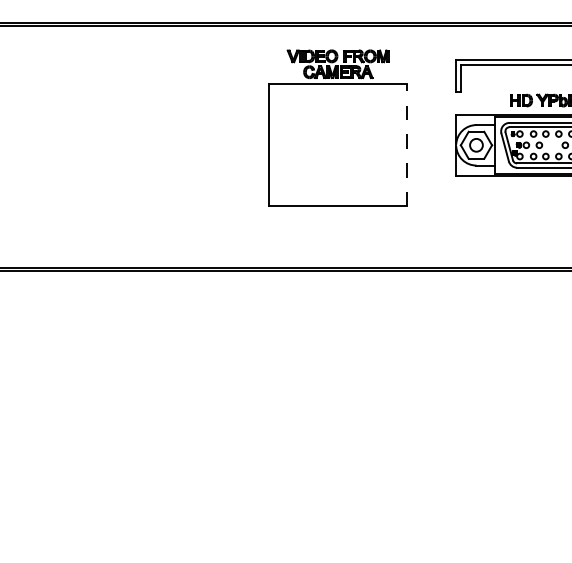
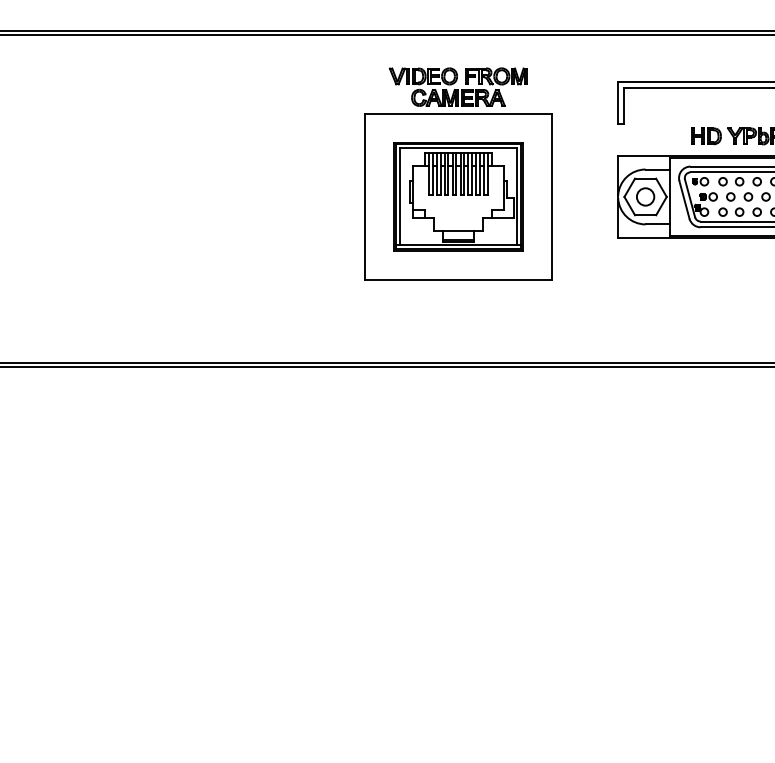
part: (338, 144) -> (458, 196), added
line: (407, 144) -> (551, 196), dashed -> solid
circle: (552, 144) -> (748, 196), added

